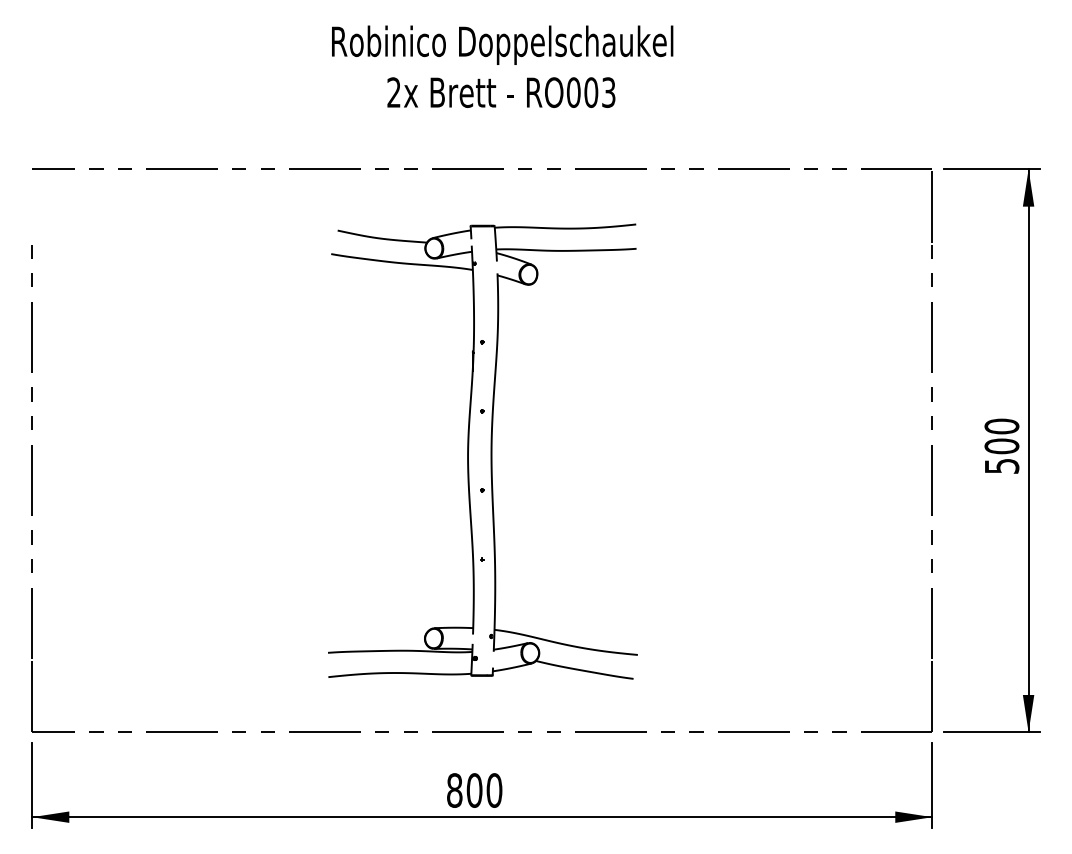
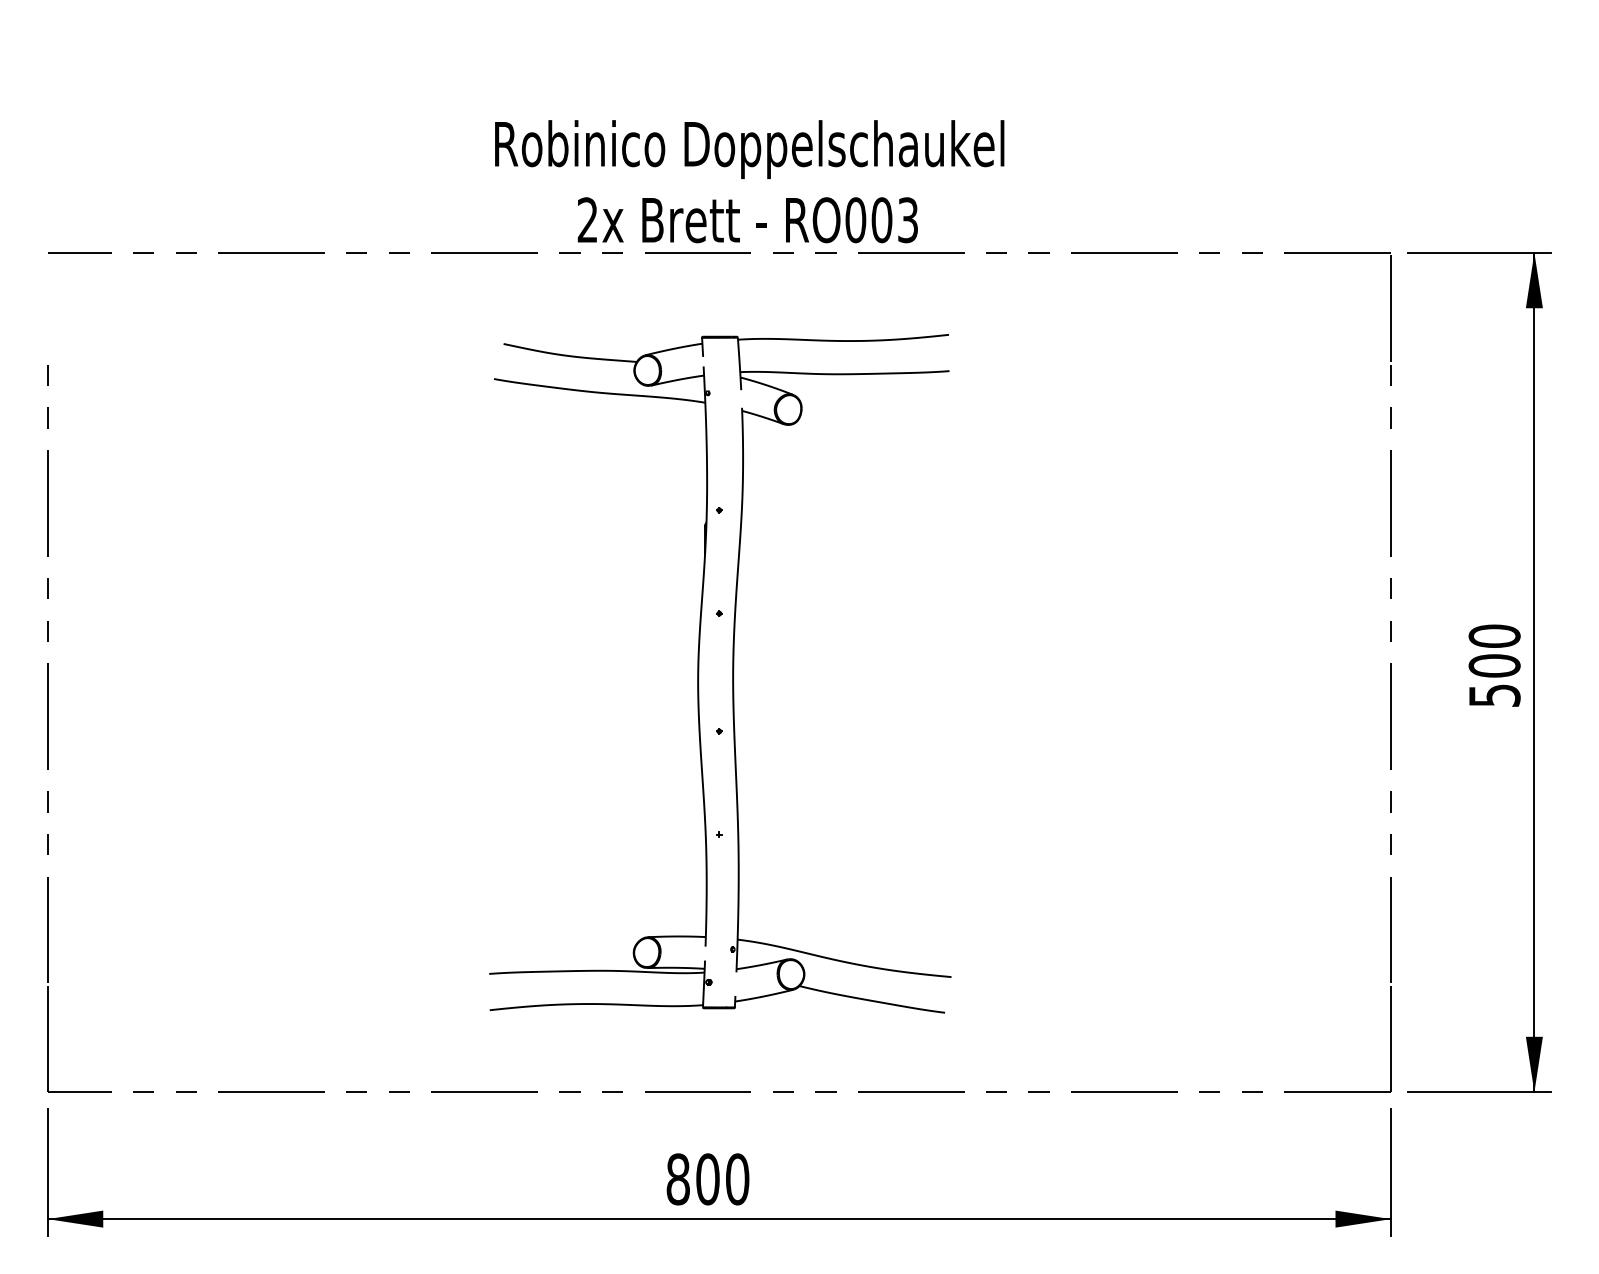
text: (502, 66) -> (749, 181), moved

